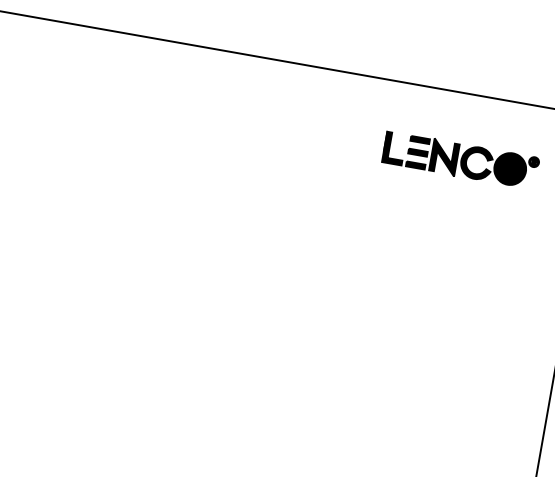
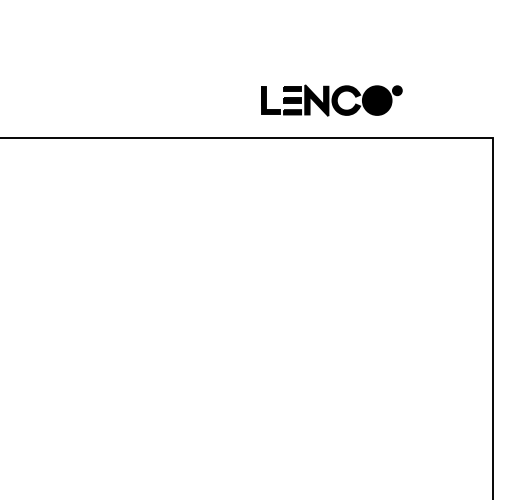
part: (460, 160) -> (331, 100), moved

